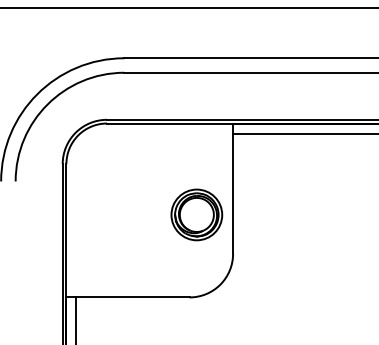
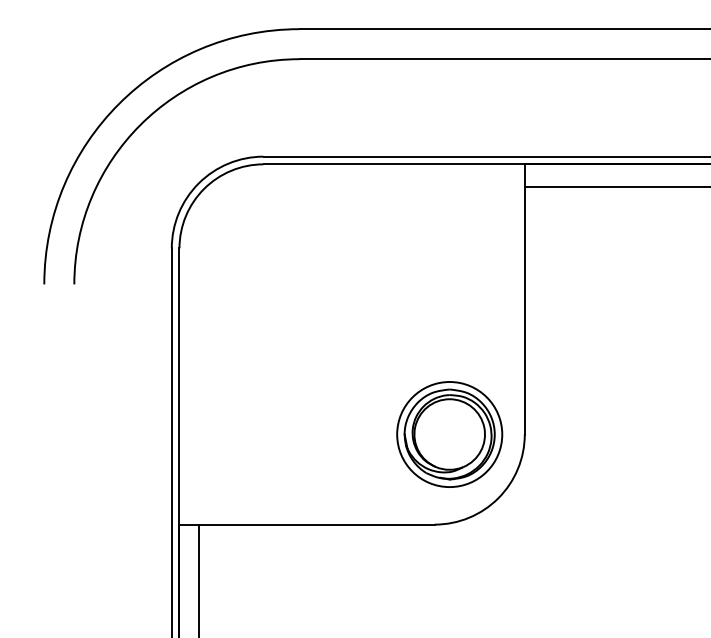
part: (196, 214) -> (448, 433), moved

